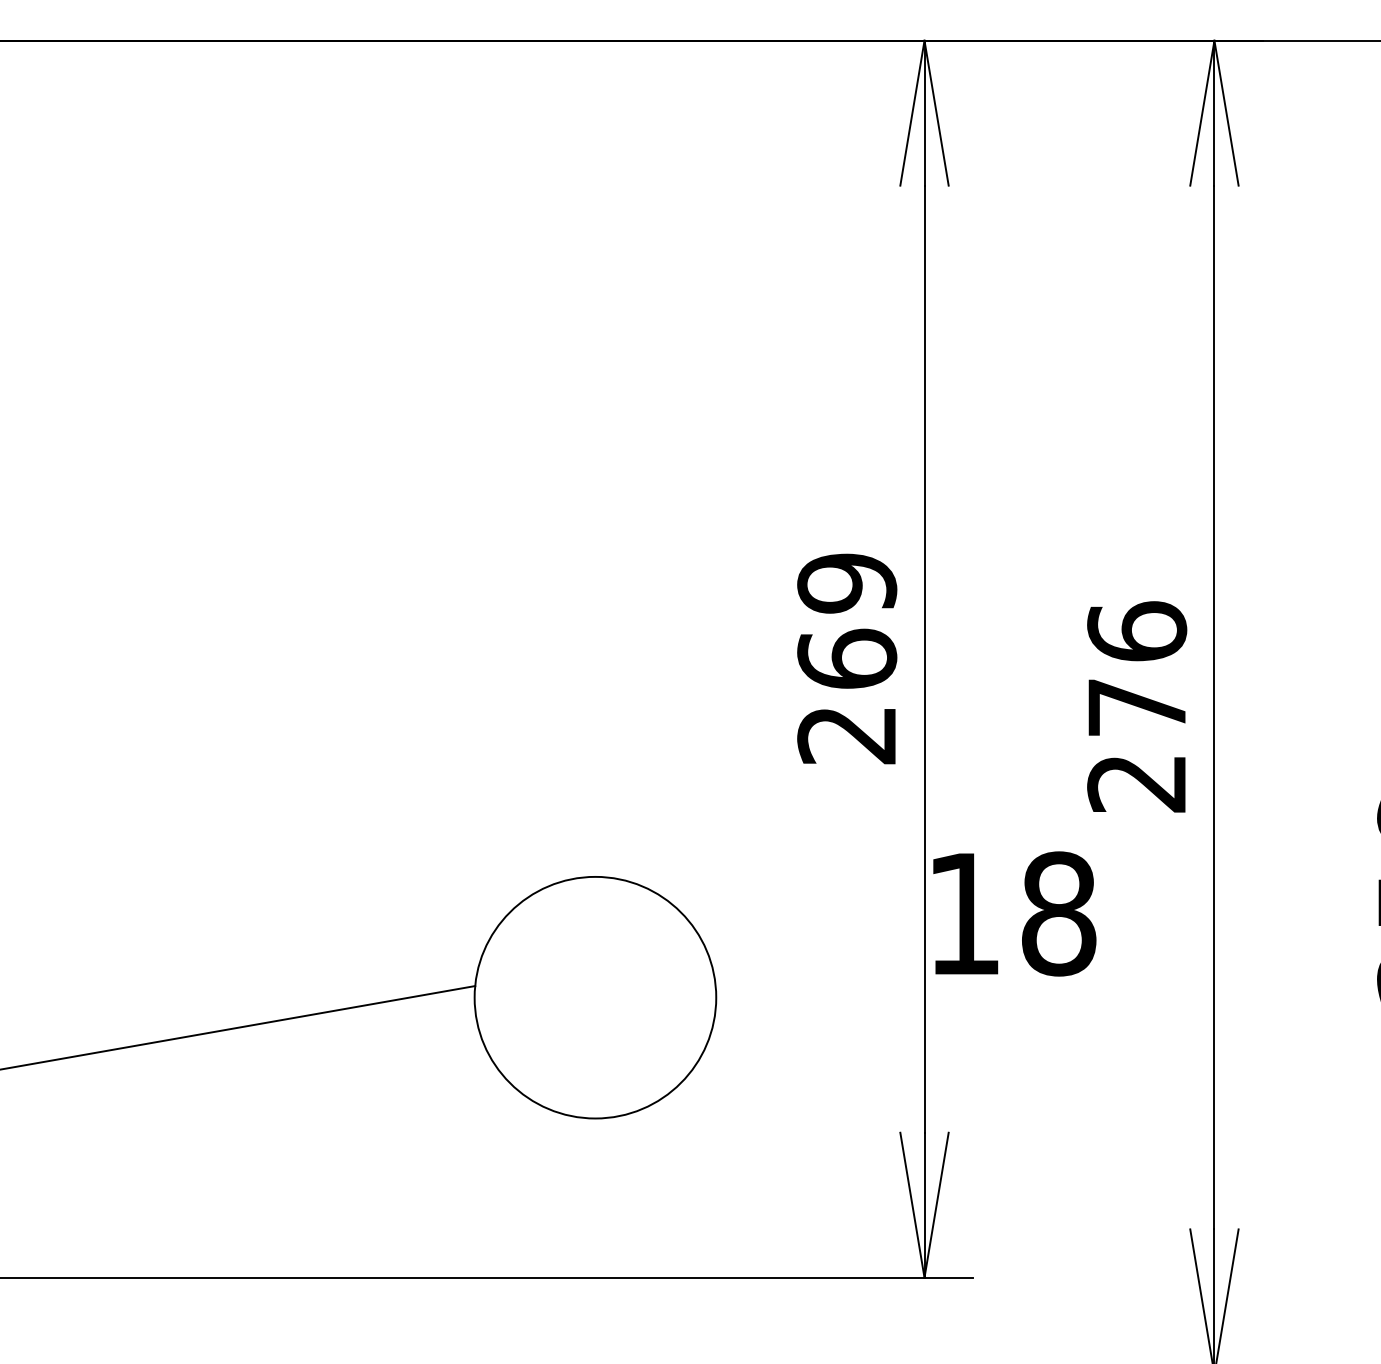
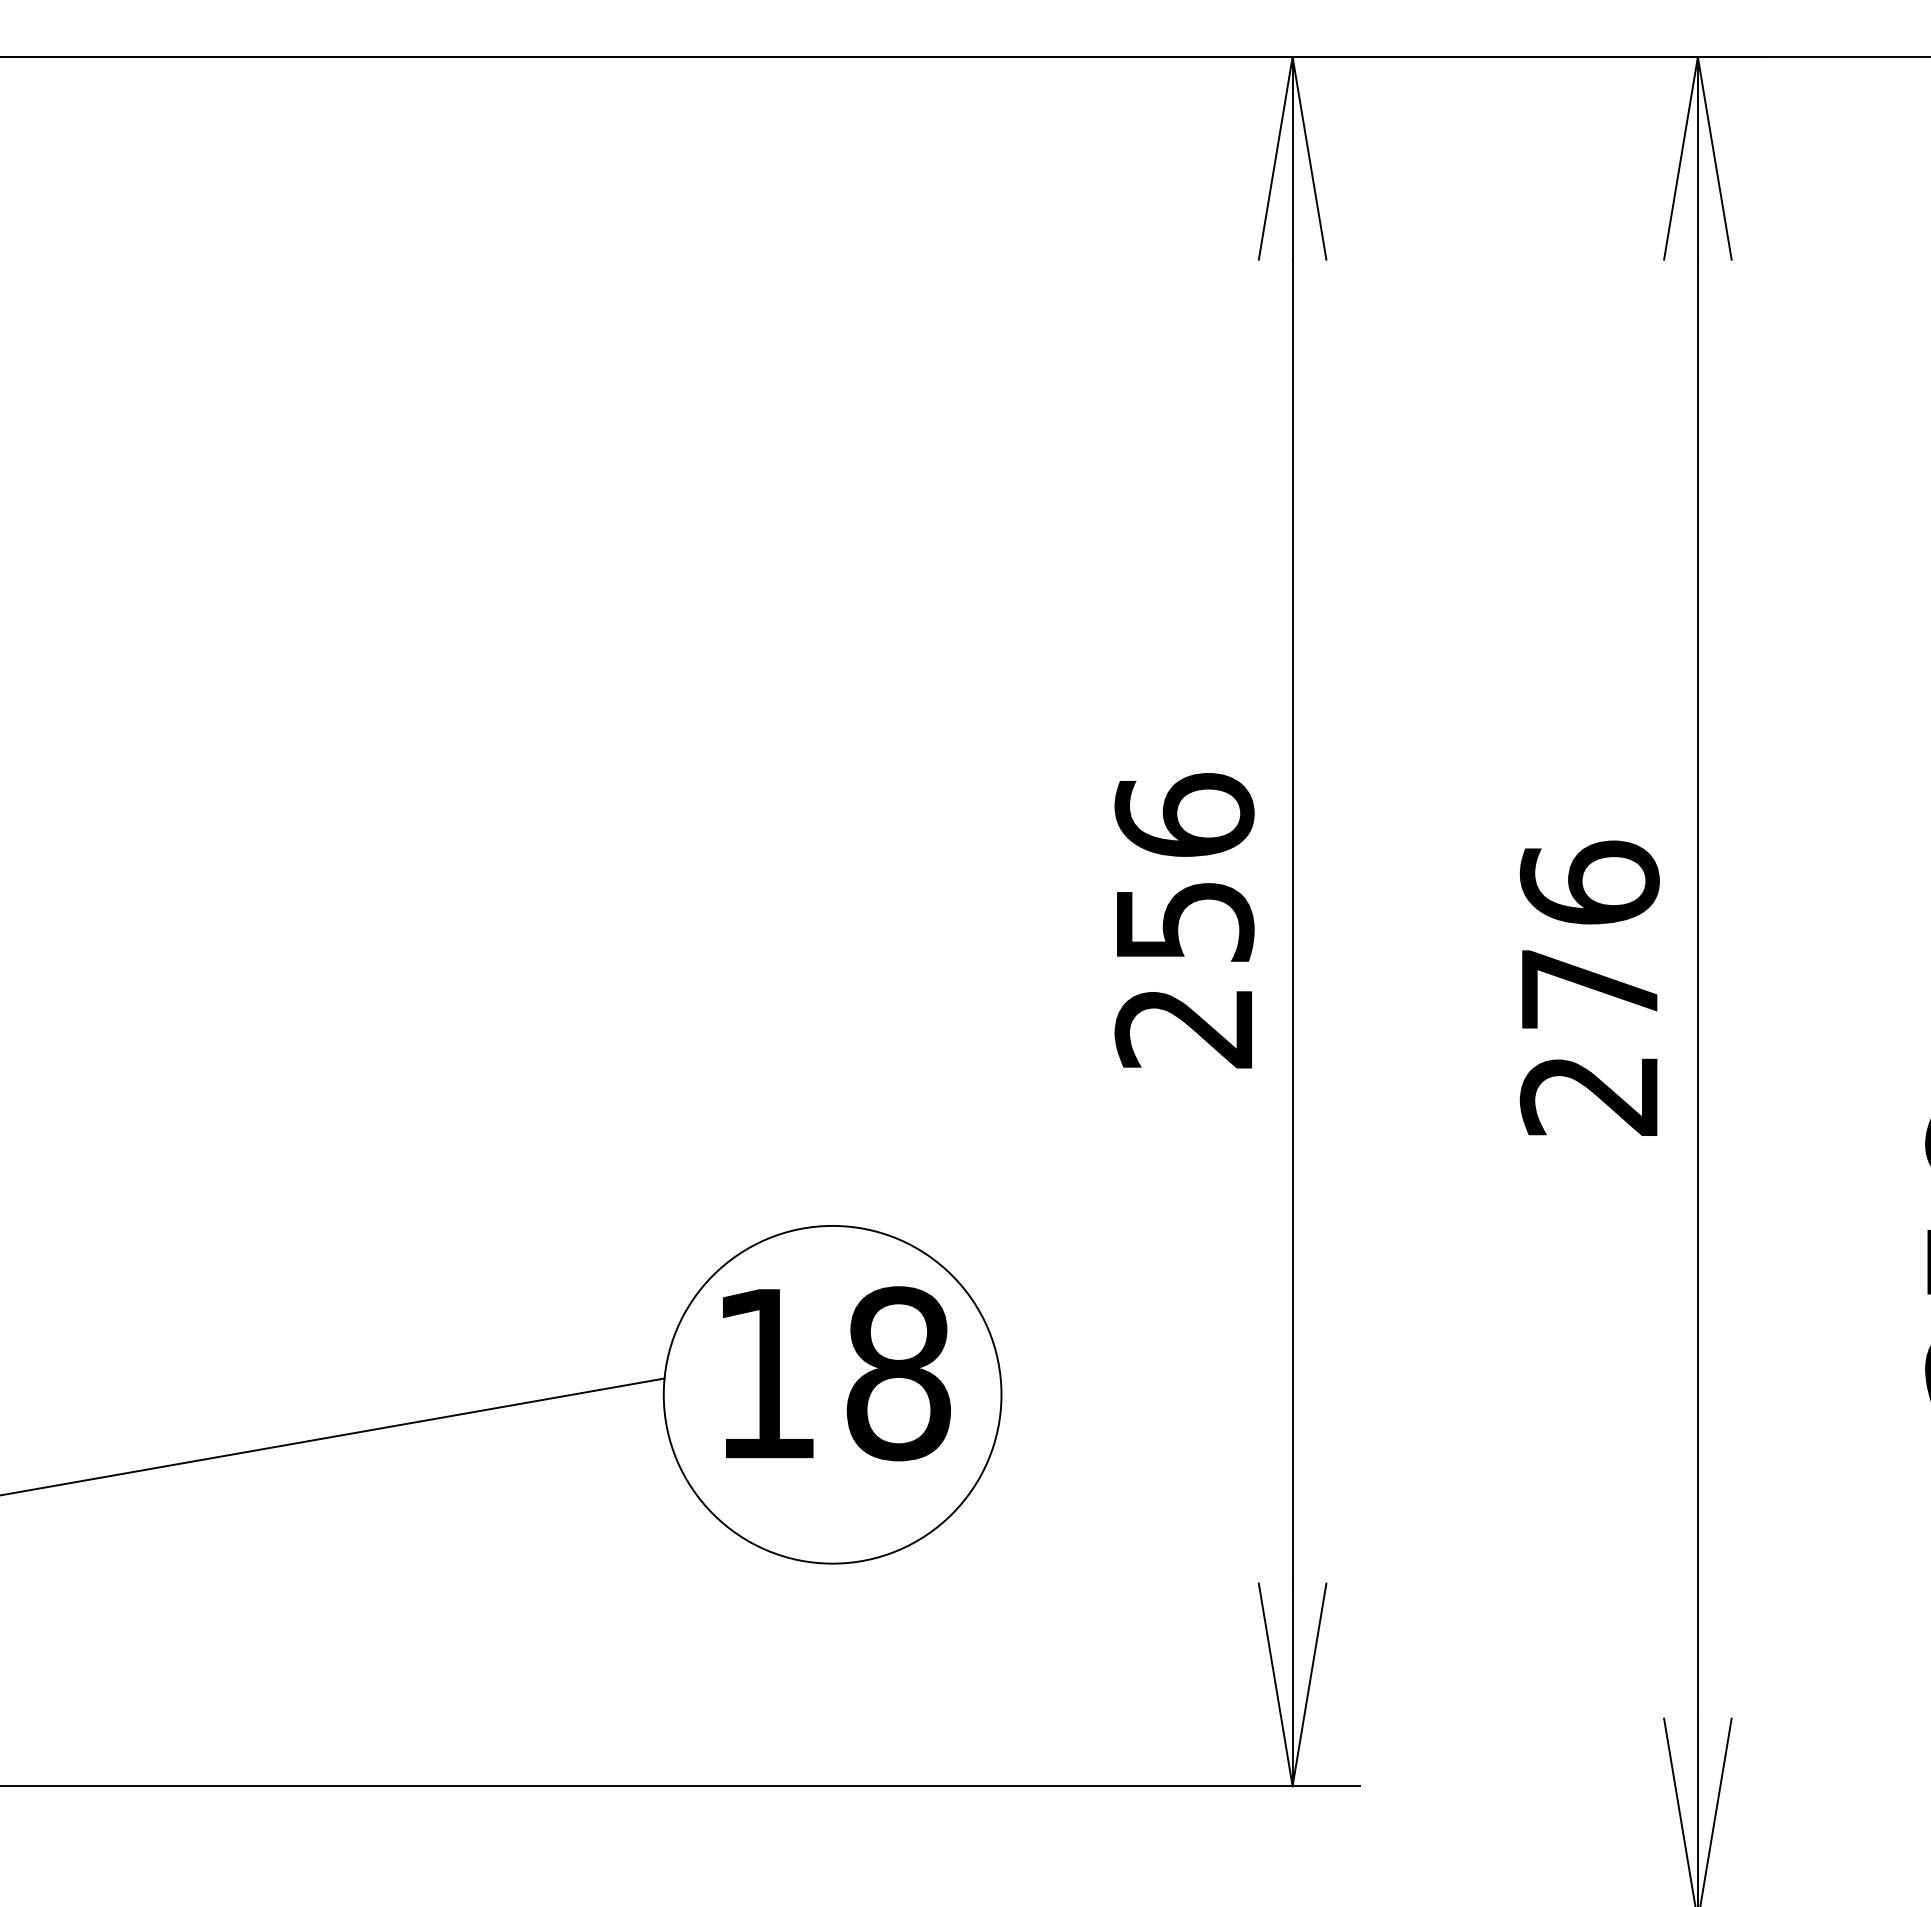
text: (847, 620) -> (1184, 867), 269 -> 256
text: (1014, 913) -> (836, 1373), moved

